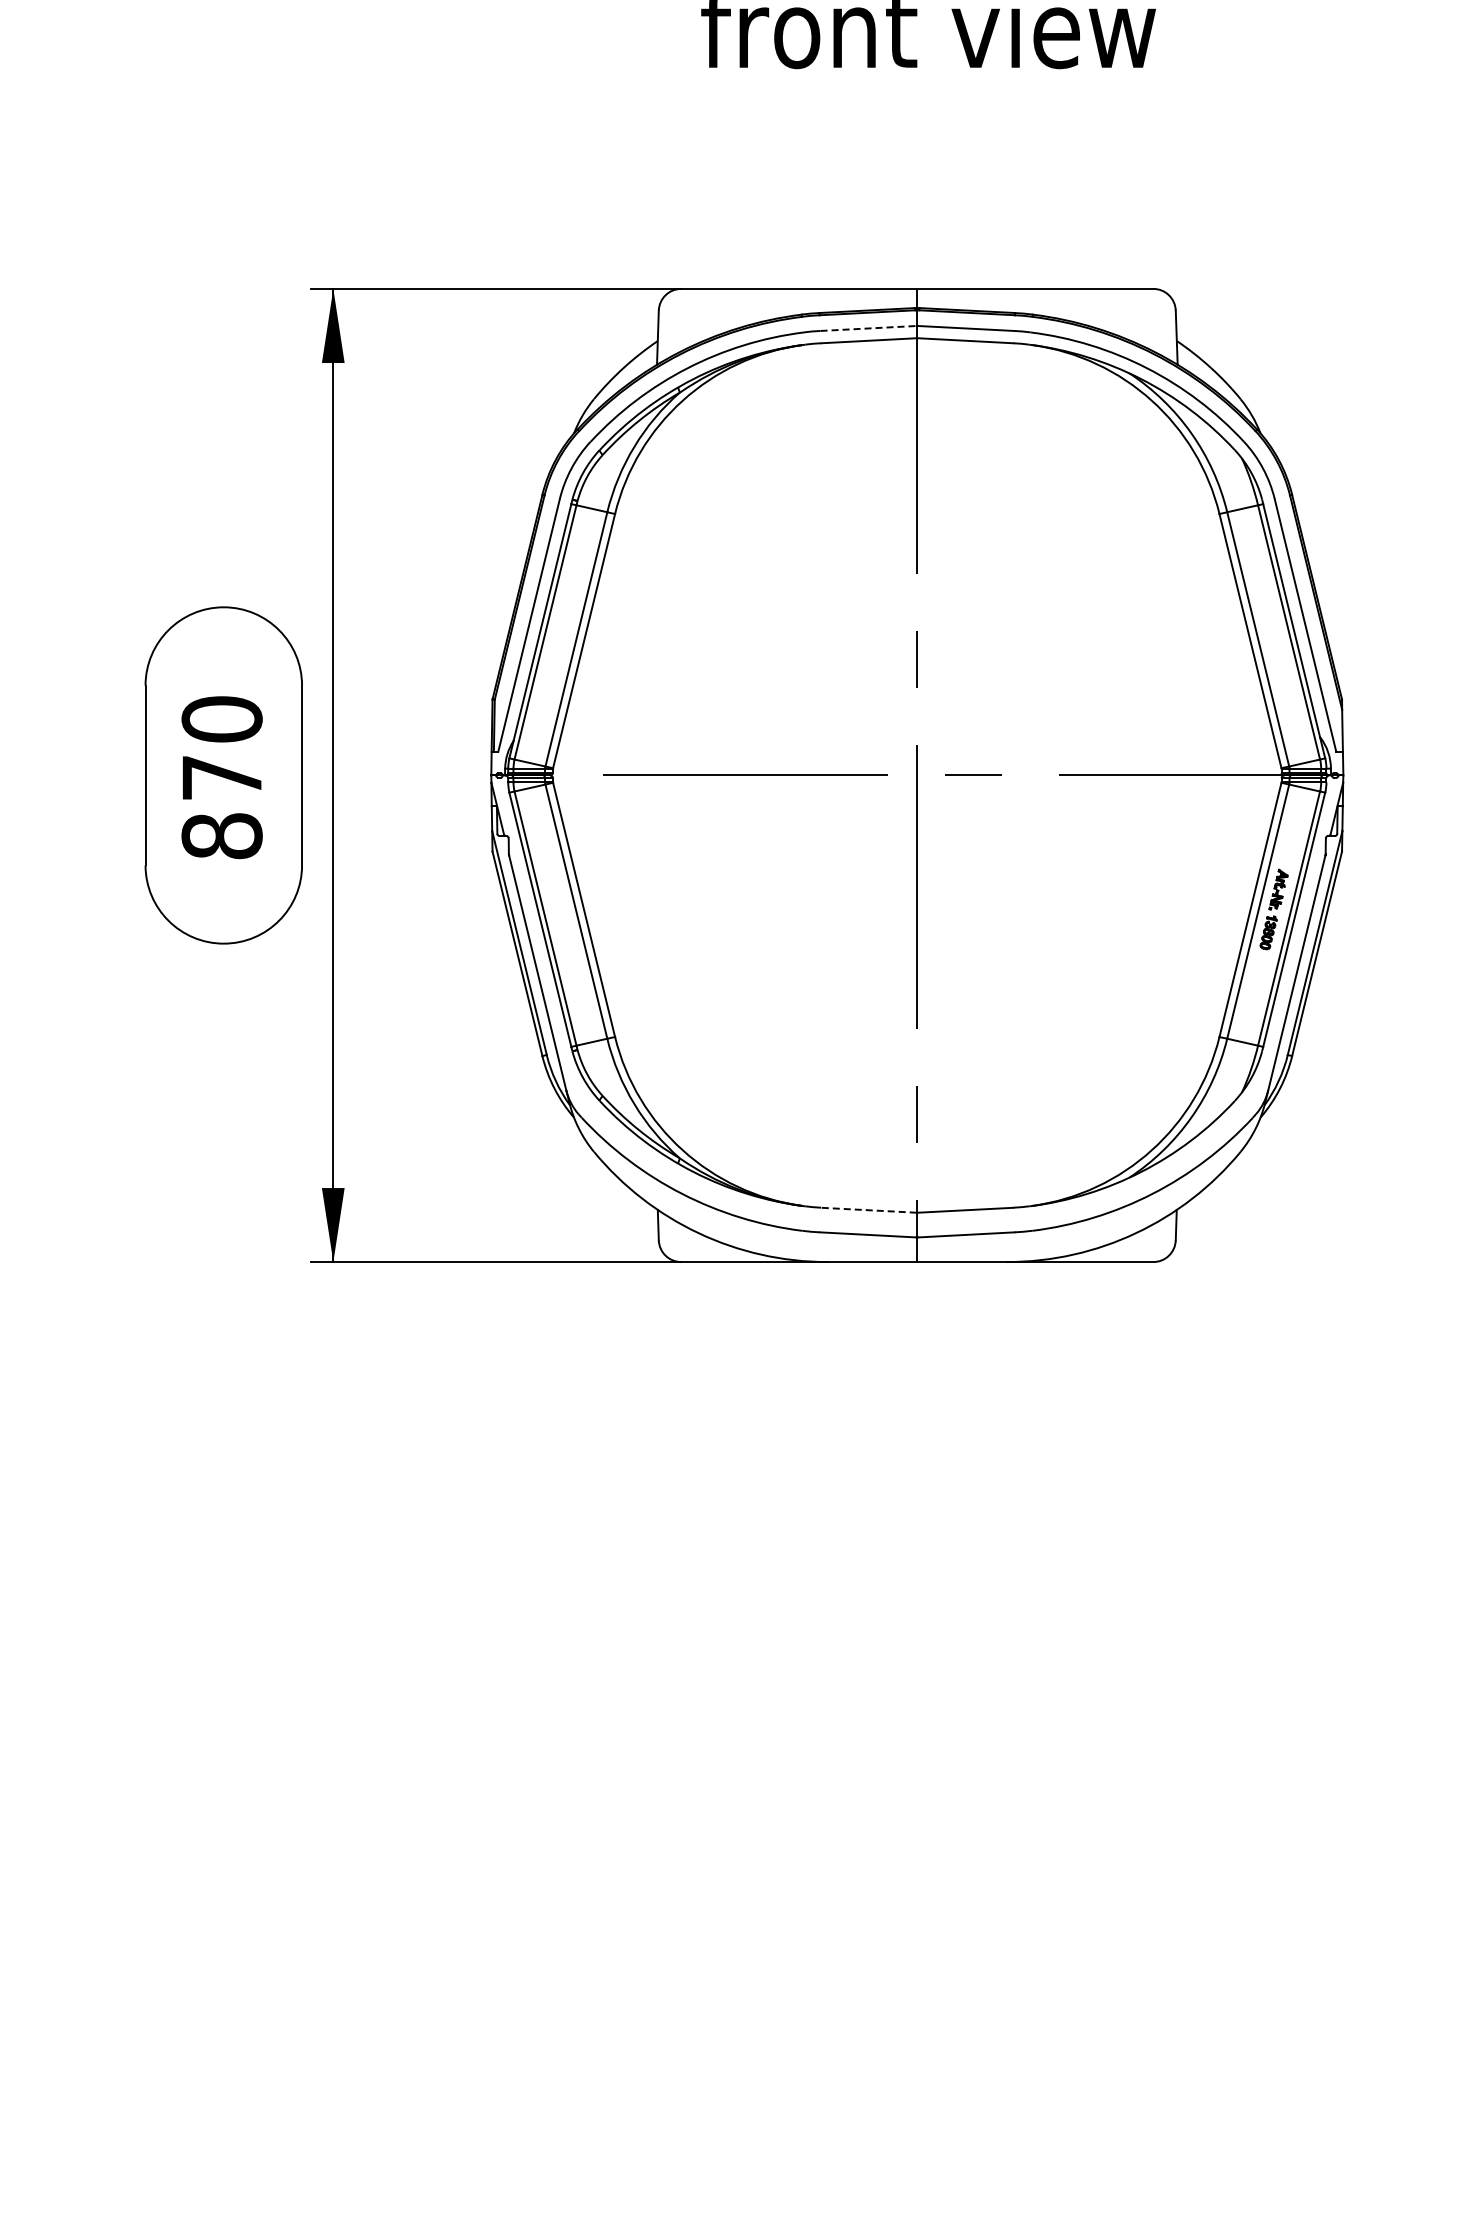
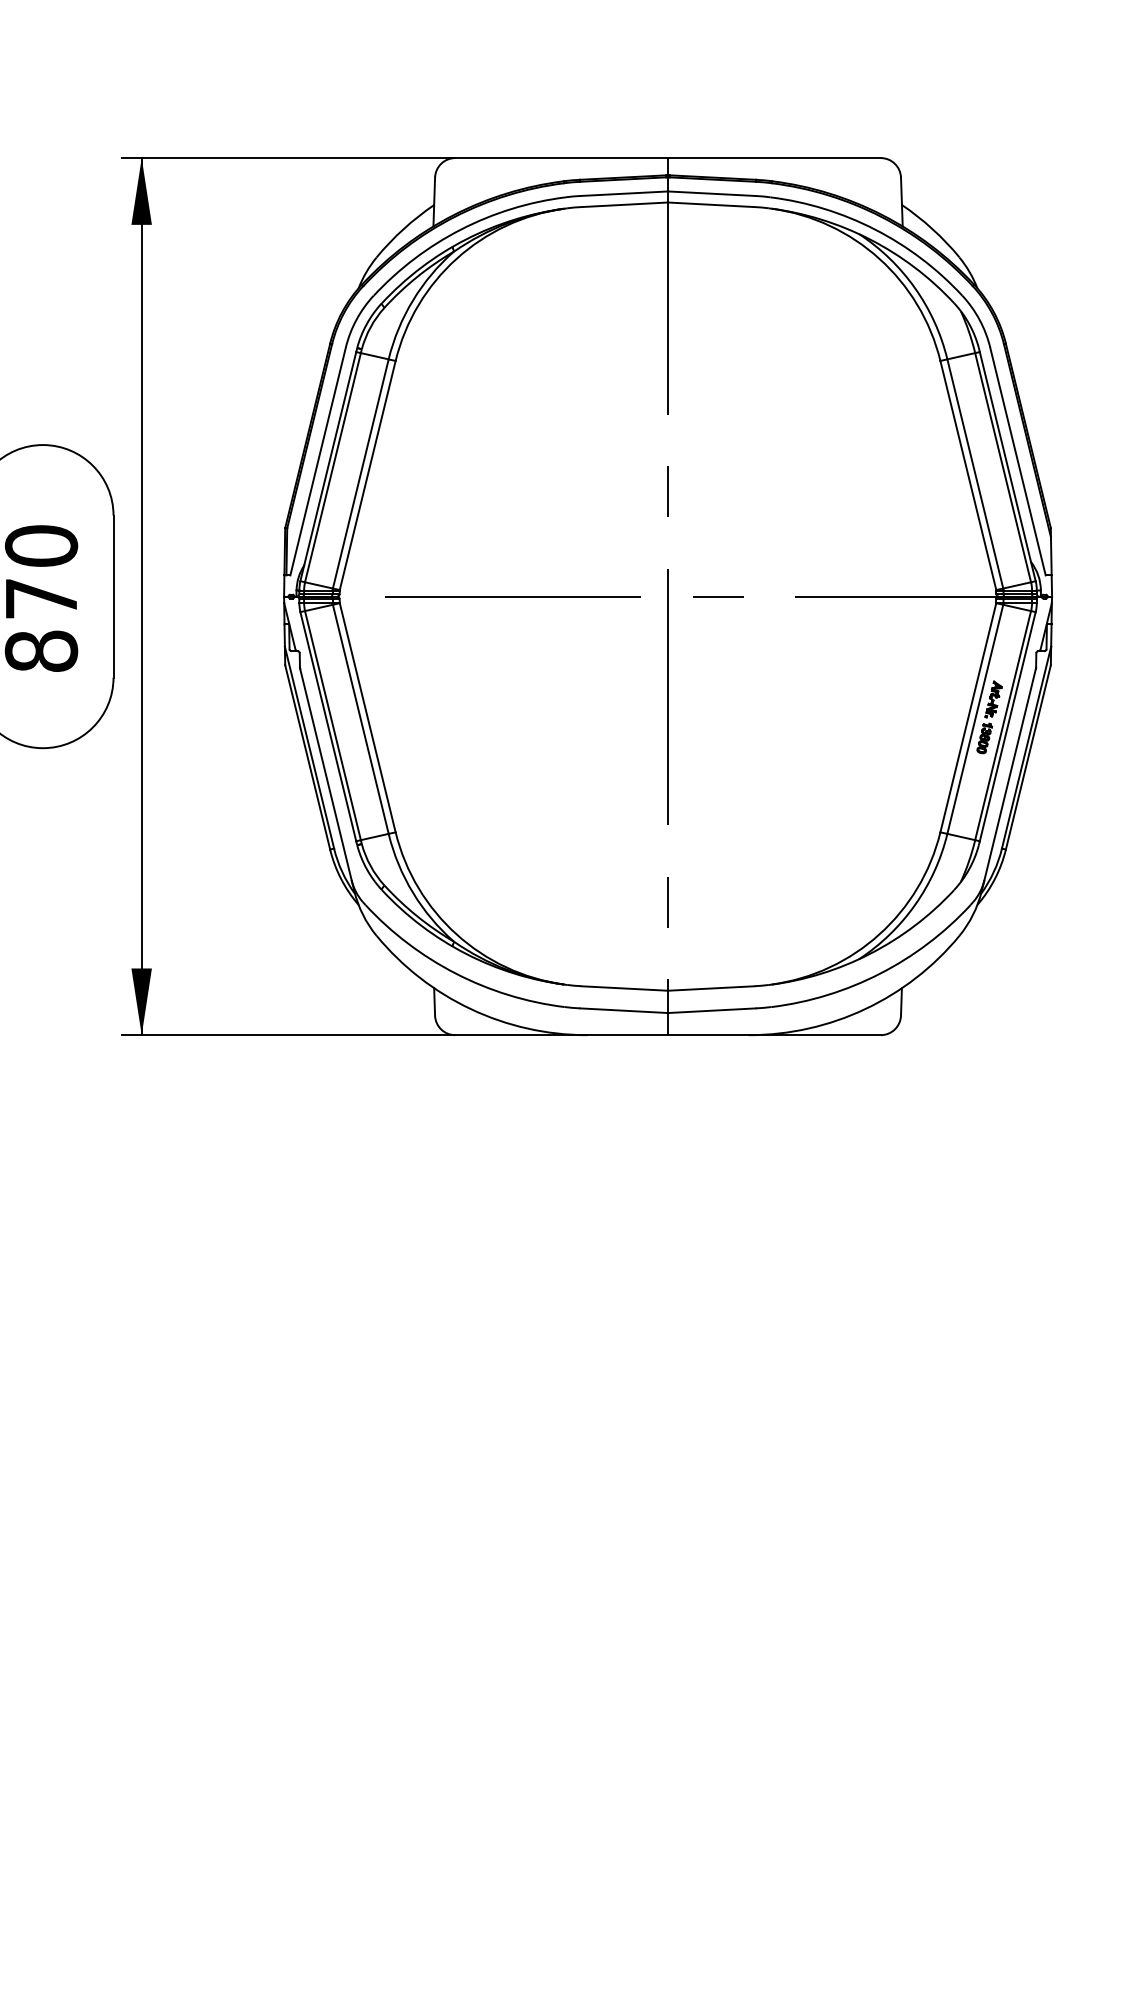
line: (868, 328) -> (624, 193), dashed -> solid
line: (868, 1210) -> (624, 988), dashed -> solid

